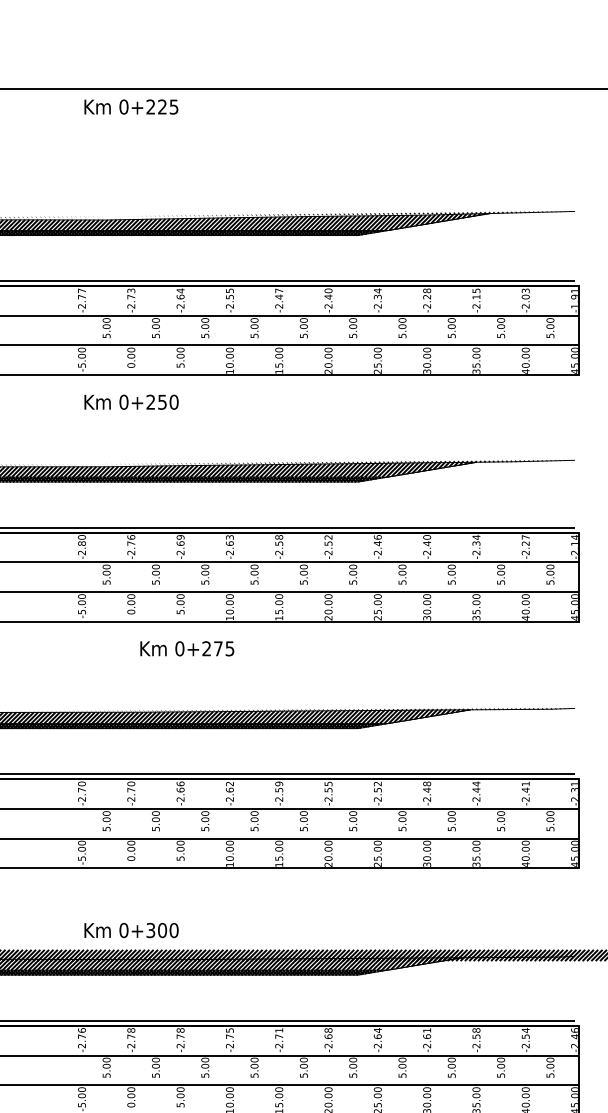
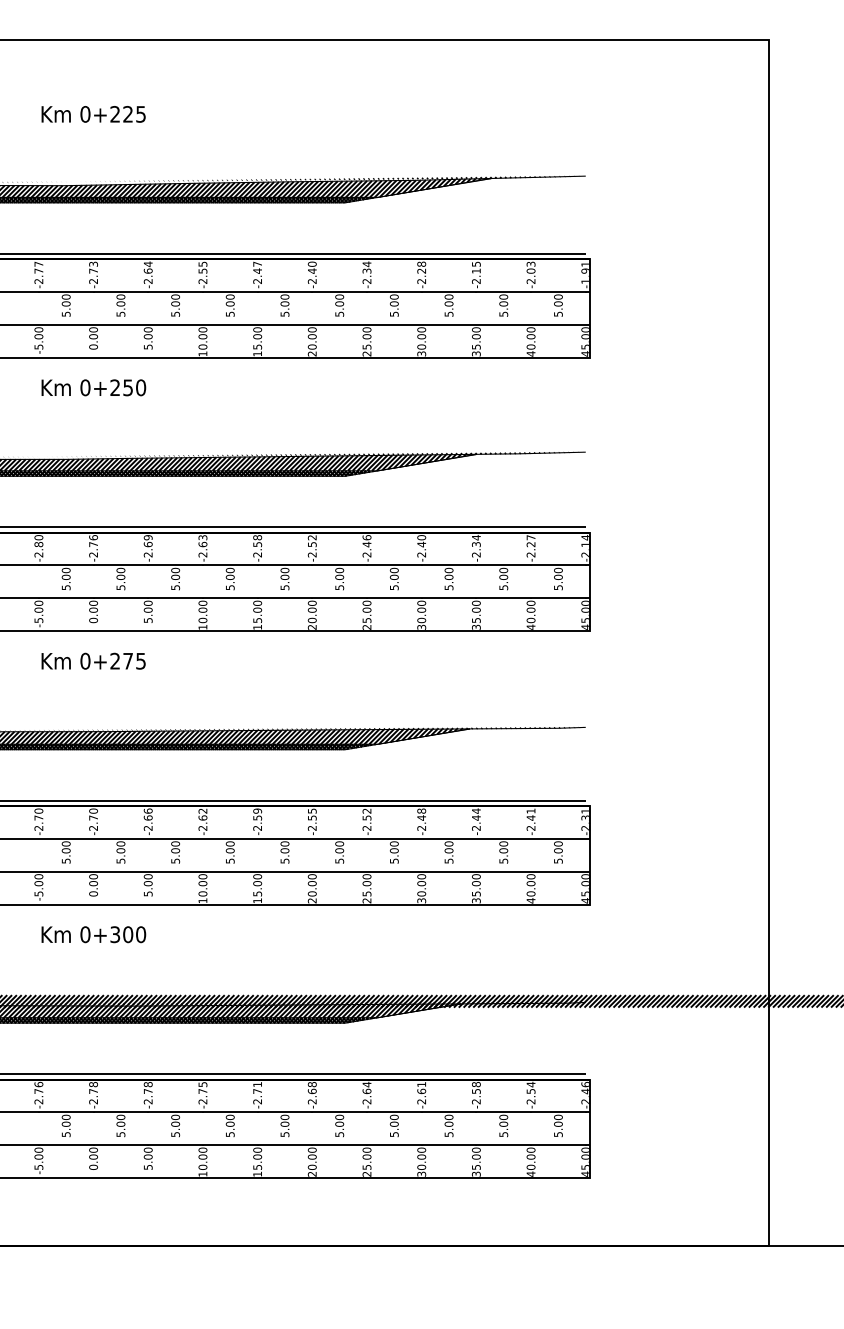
text: (131, 107) -> (93, 114), moved
text: (187, 648) -> (93, 660), moved
text: (131, 930) -> (93, 934), moved

